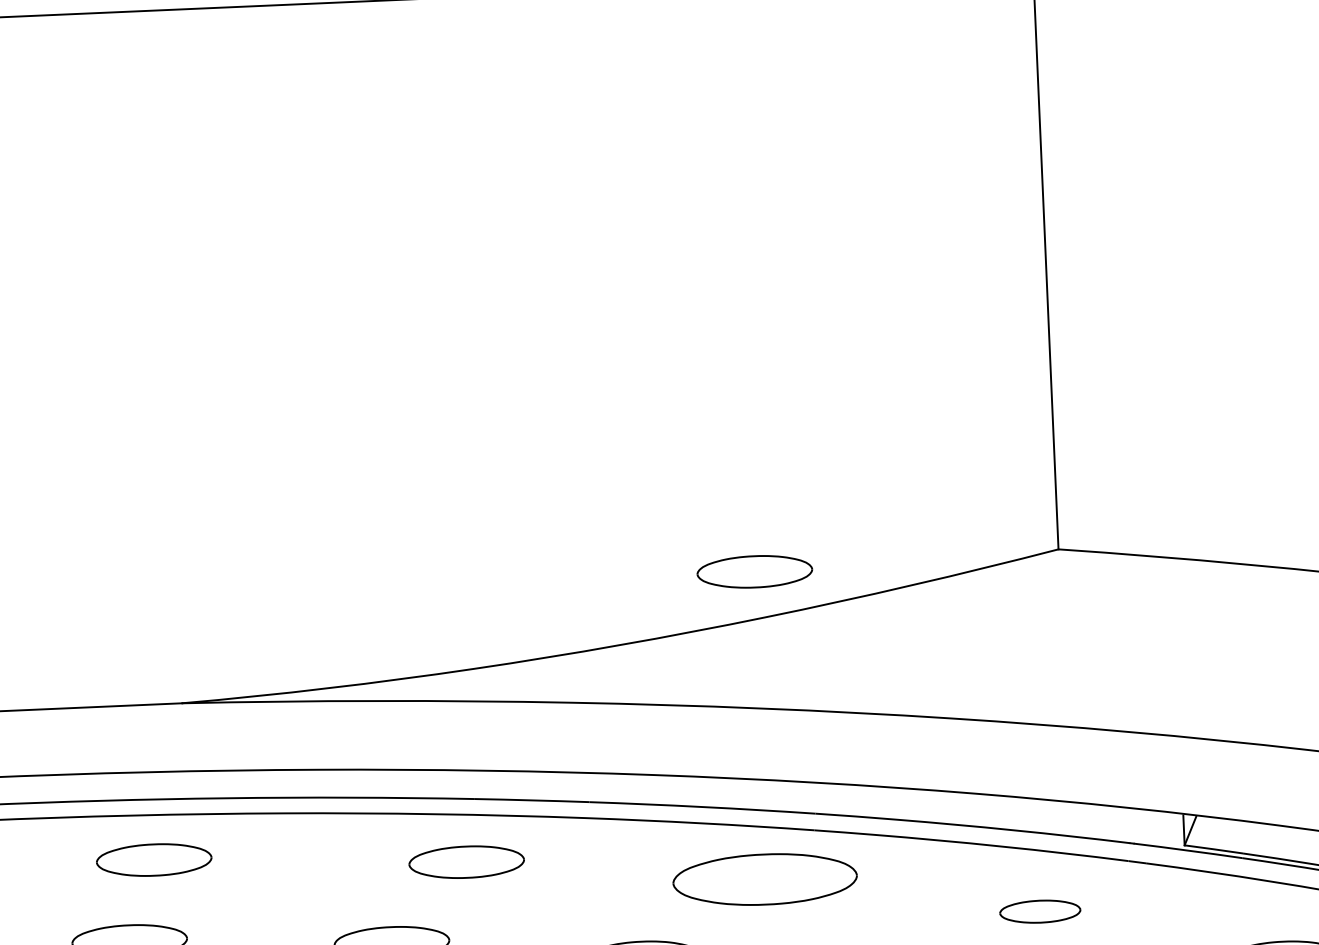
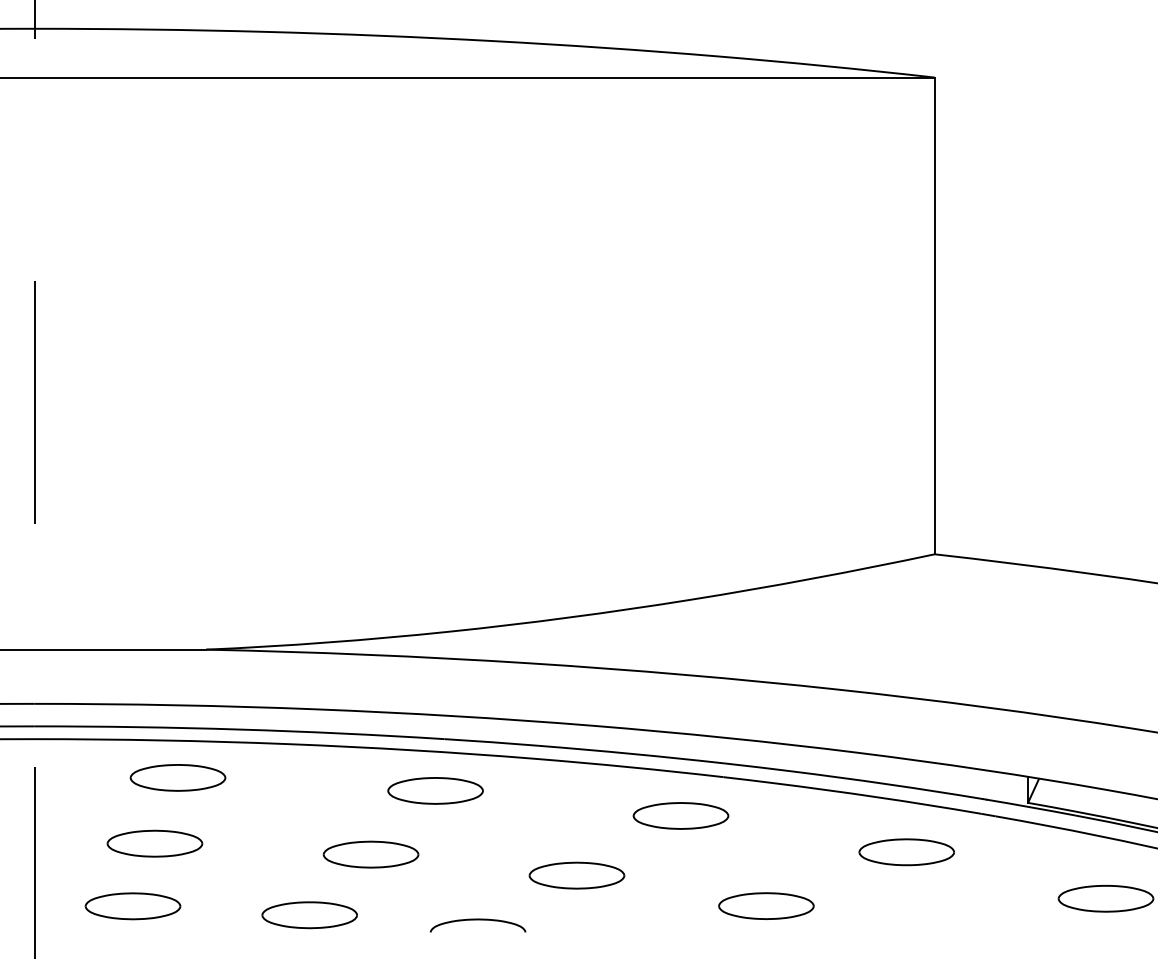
part: (754, 571) -> (683, 561), removed
part: (764, 879) -> (680, 815), size x0.62
part: (1040, 911) -> (906, 852), size x1.43

